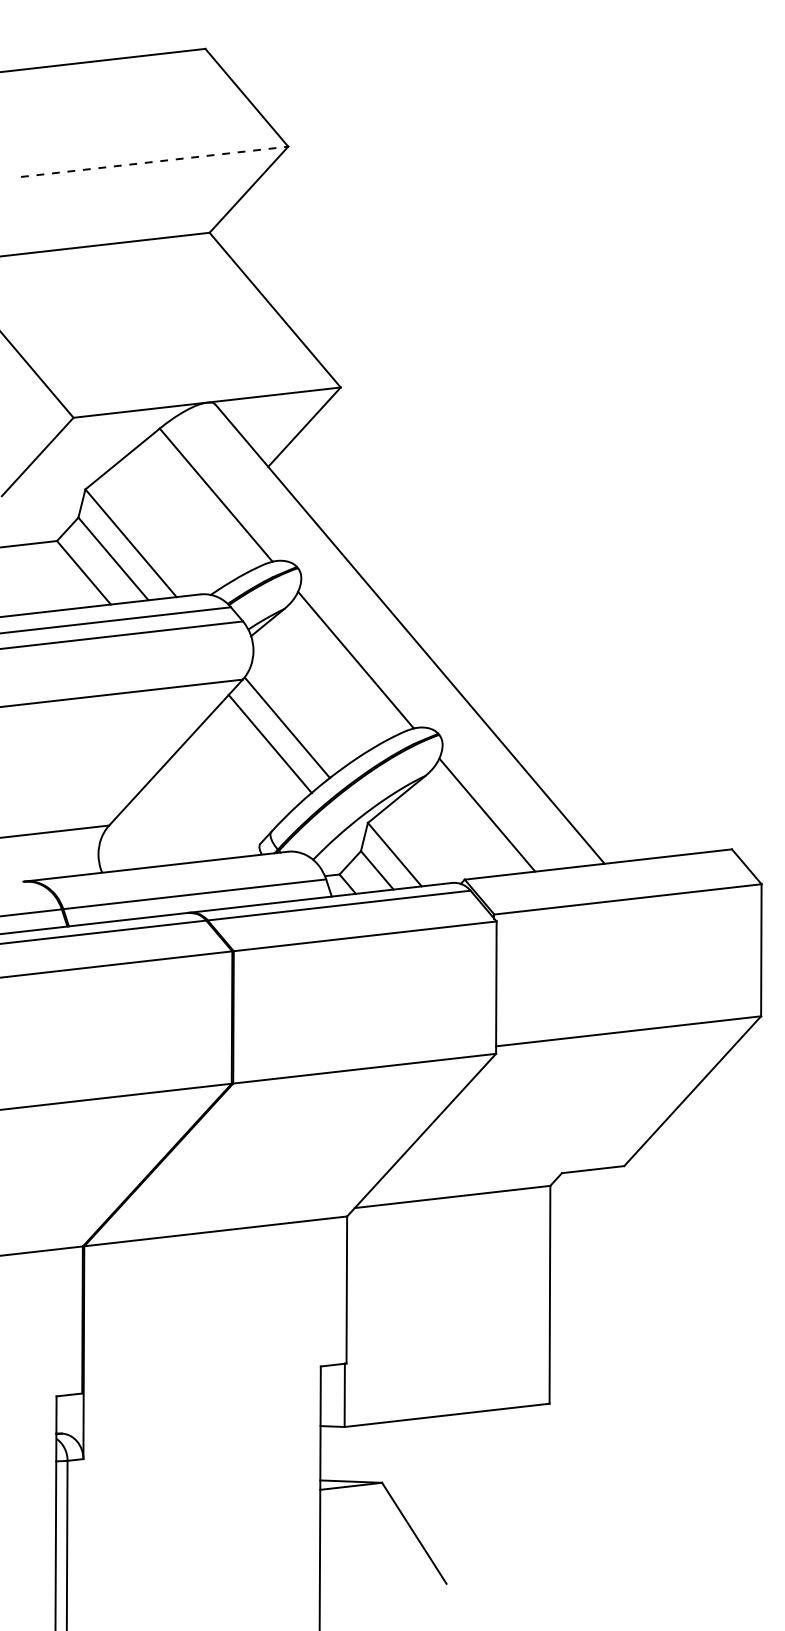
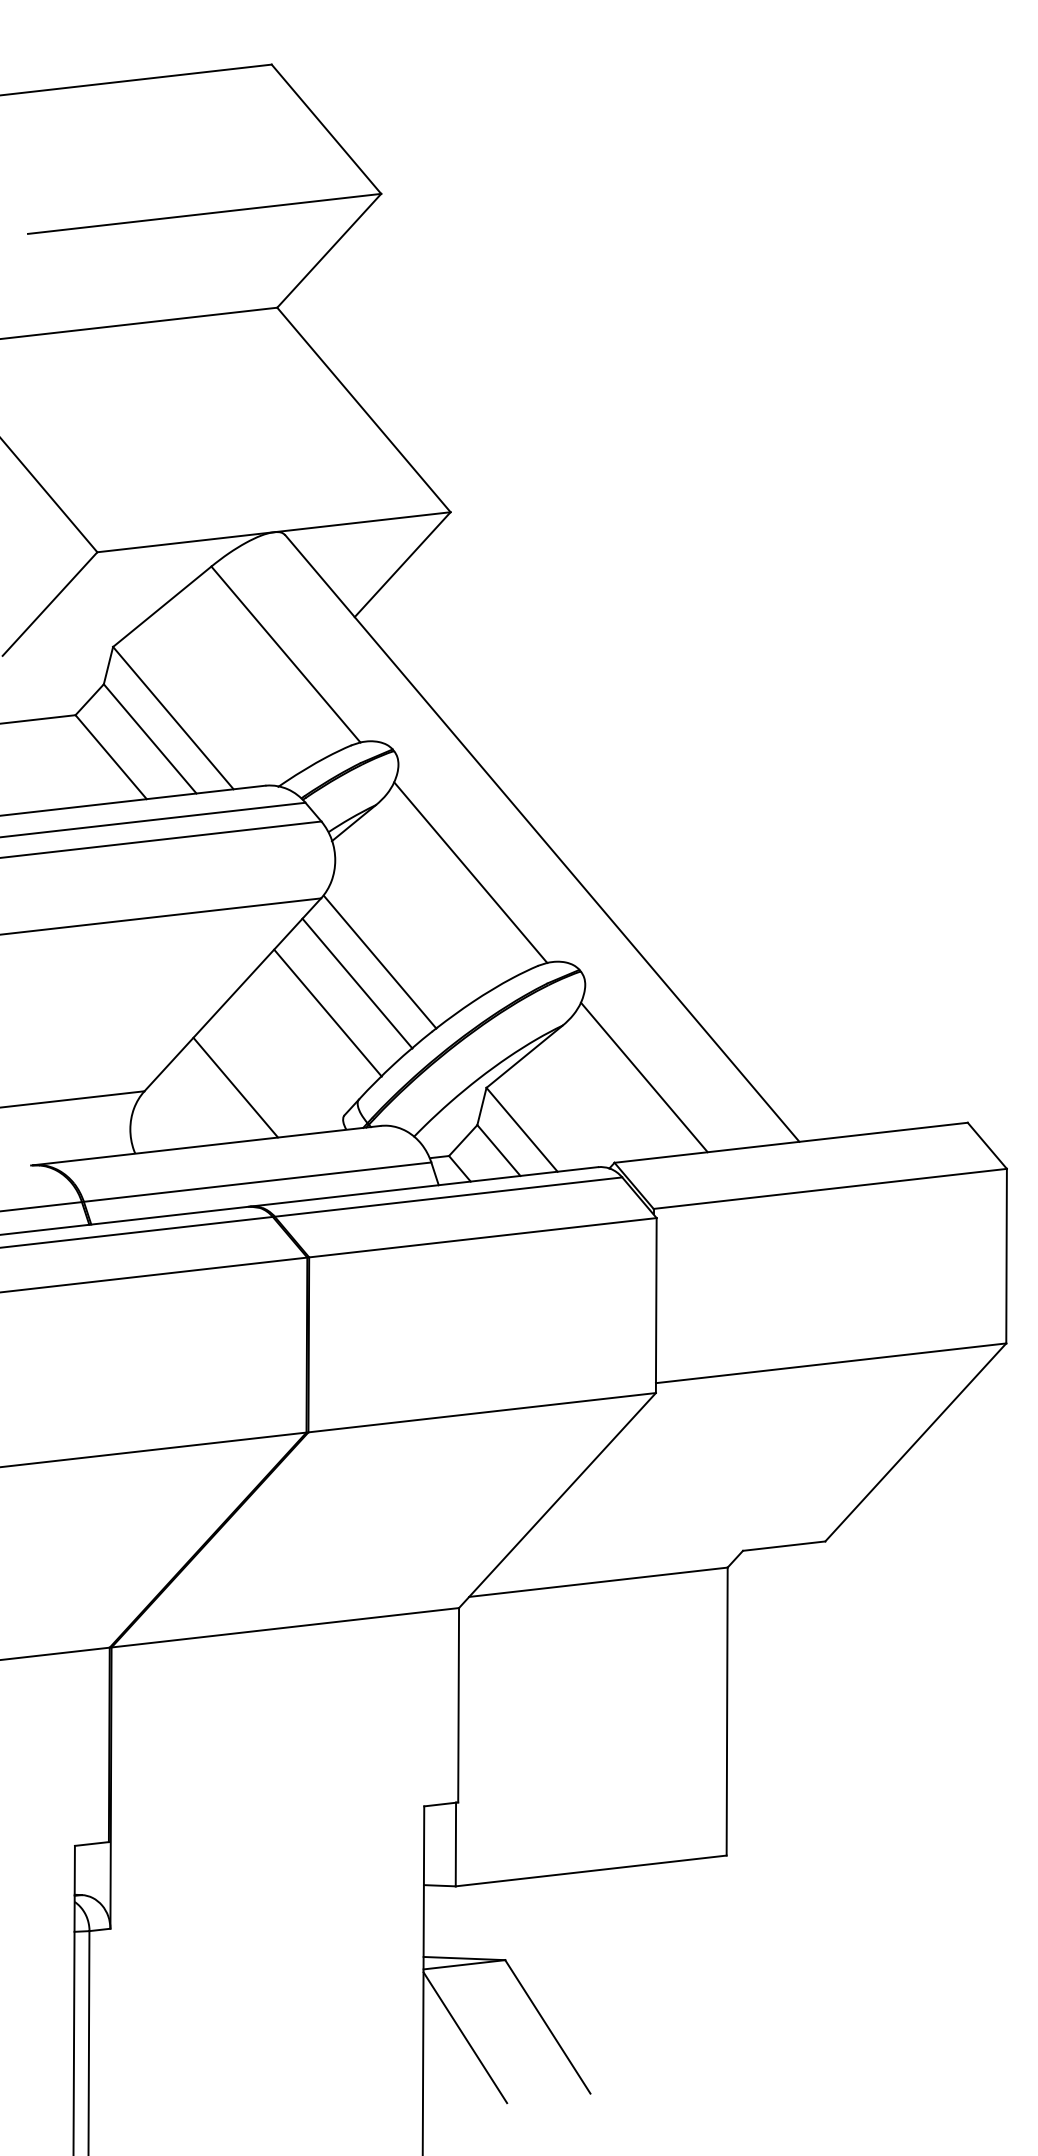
line: (155, 161) -> (205, 213), dashed -> solid
line: (247, 766) -> (327, 1013), added
line: (178, 822) -> (236, 1087), added
line: (351, 1541) -> (464, 2037), added

